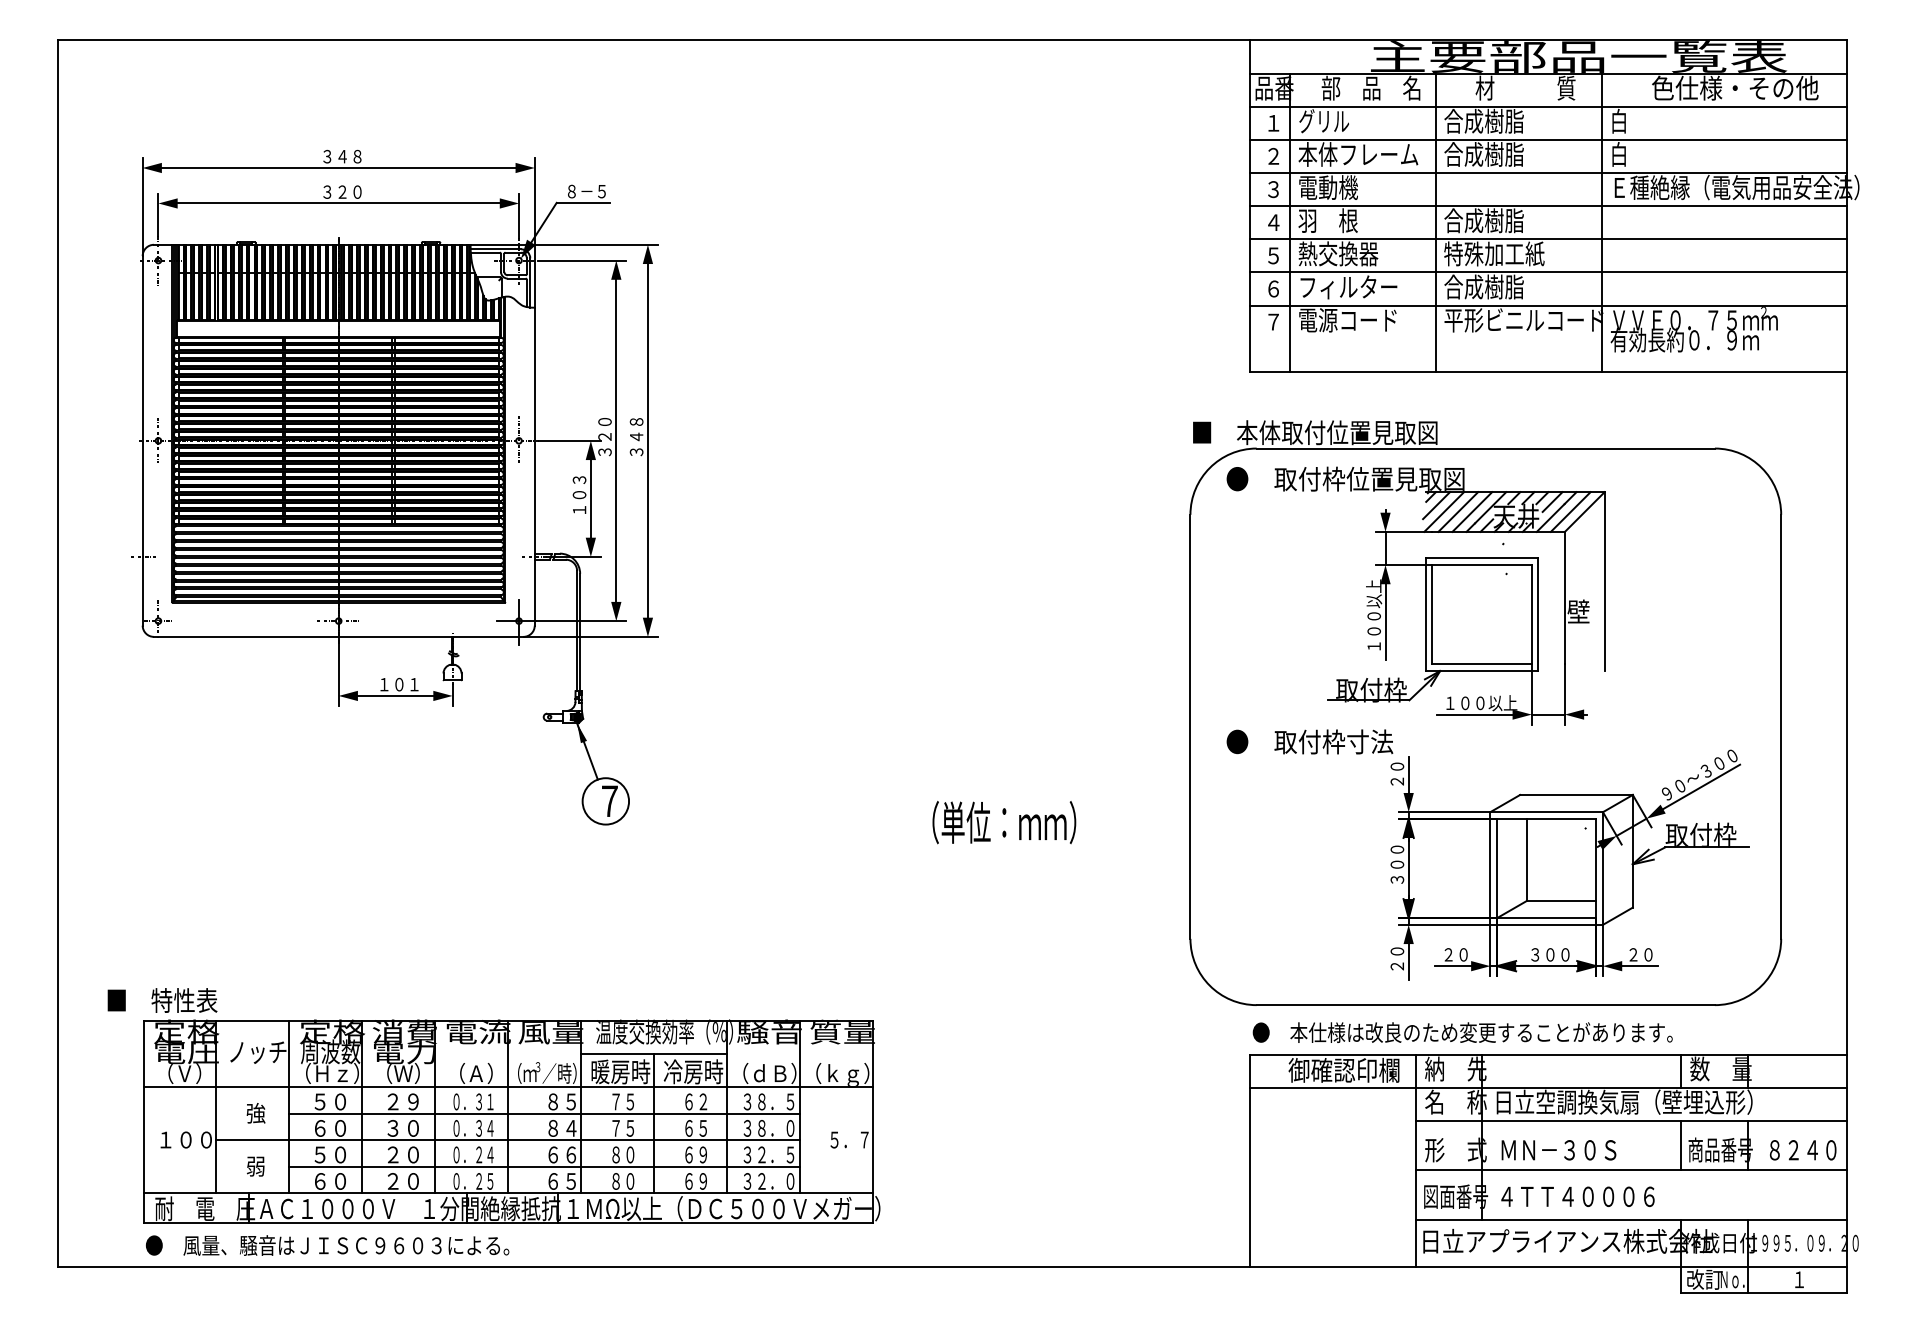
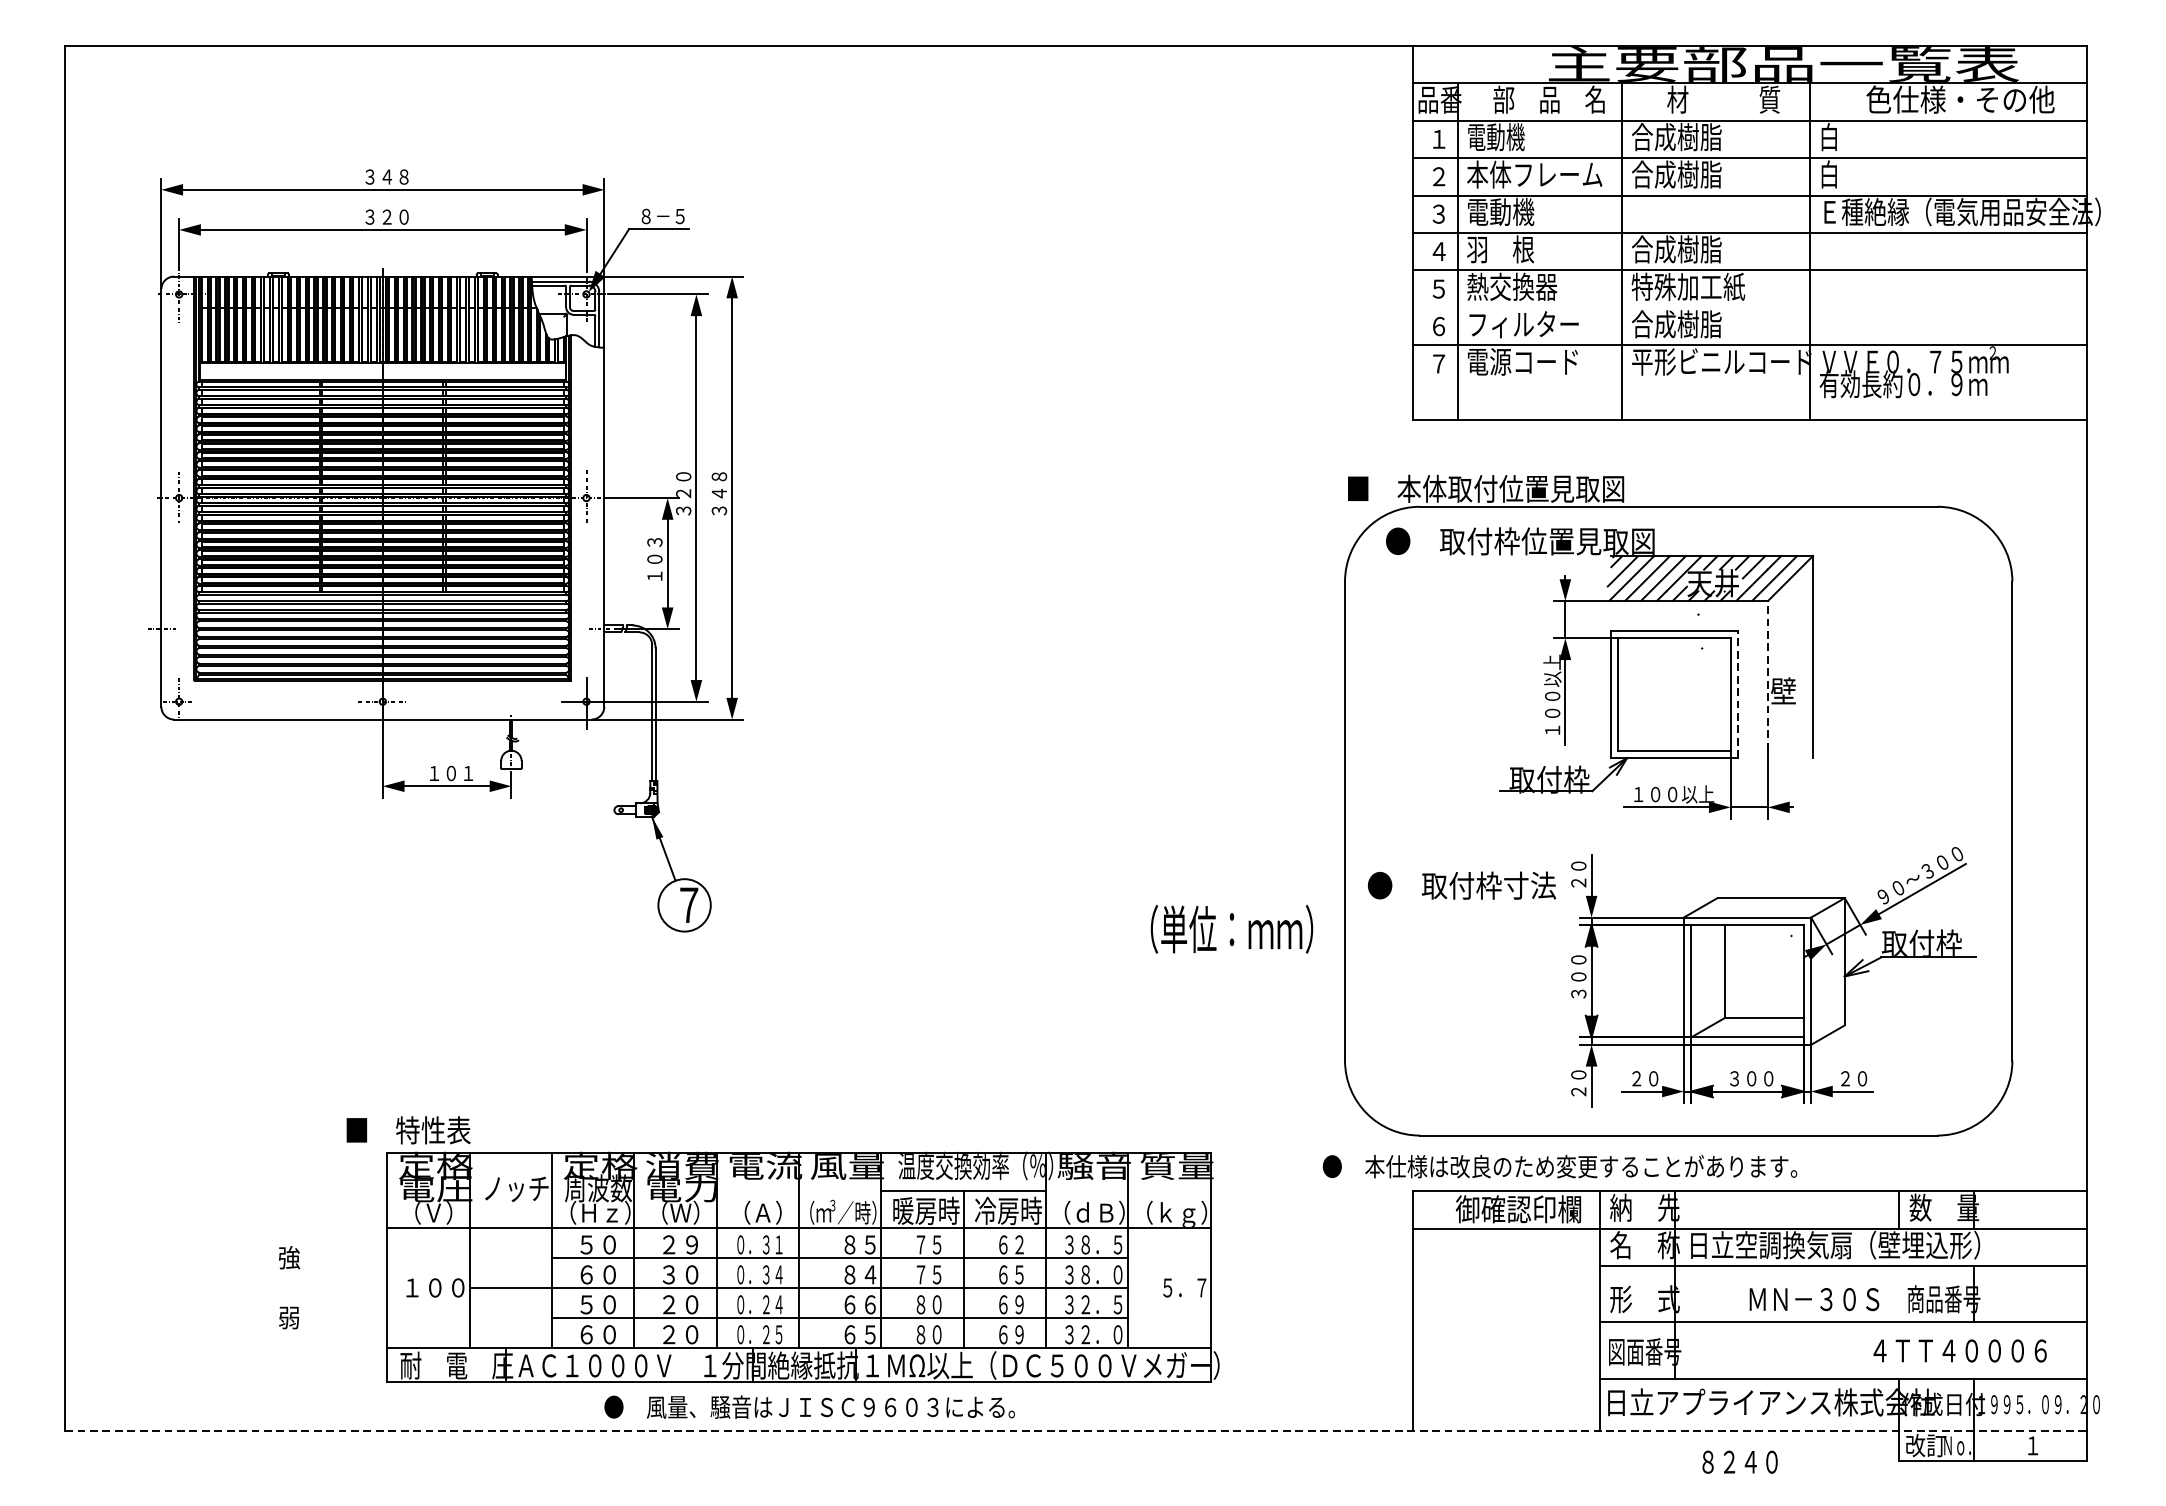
text: (1324, 120) -> (1496, 136), グリル -> 電動機
line: (1548, 272) -> (1749, 307), removed
line: (1564, 597) -> (1767, 675), solid -> dashed
line: (1538, 614) -> (1738, 694), solid -> dashed
text: (1309, 741) -> (1461, 885), moved
text: (1004, 822) -> (1232, 929), moved
text: (1462, 1032) -> (1559, 1166), moved
part: (493, 1105) -> (782, 1248), moved
line: (1681, 1145) -> (1899, 1294), removed
text: (1558, 1150) -> (1813, 1299), moved
text: (1803, 1150) -> (1740, 1462), moved
text: (1577, 1196) -> (1959, 1350), moved
text: (327, 1245) -> (809, 1407), moved
line: (952, 1266) -> (1076, 1430), solid -> dashed

